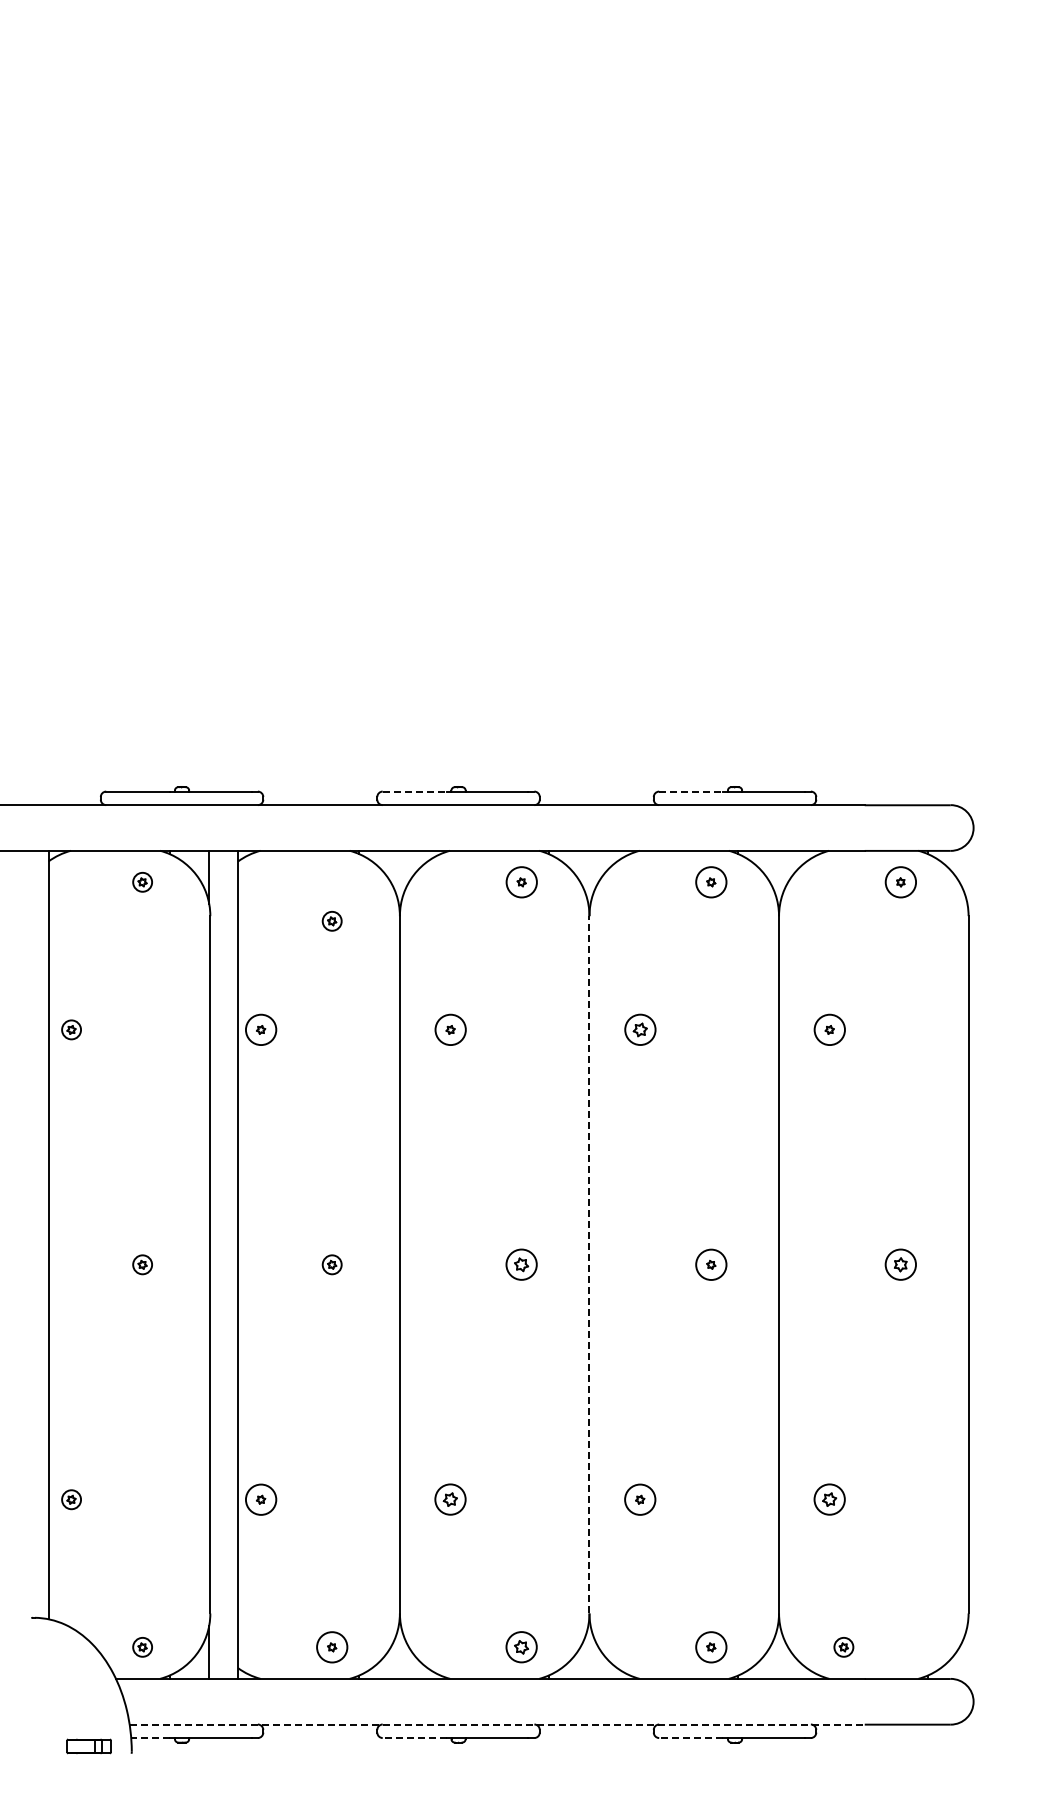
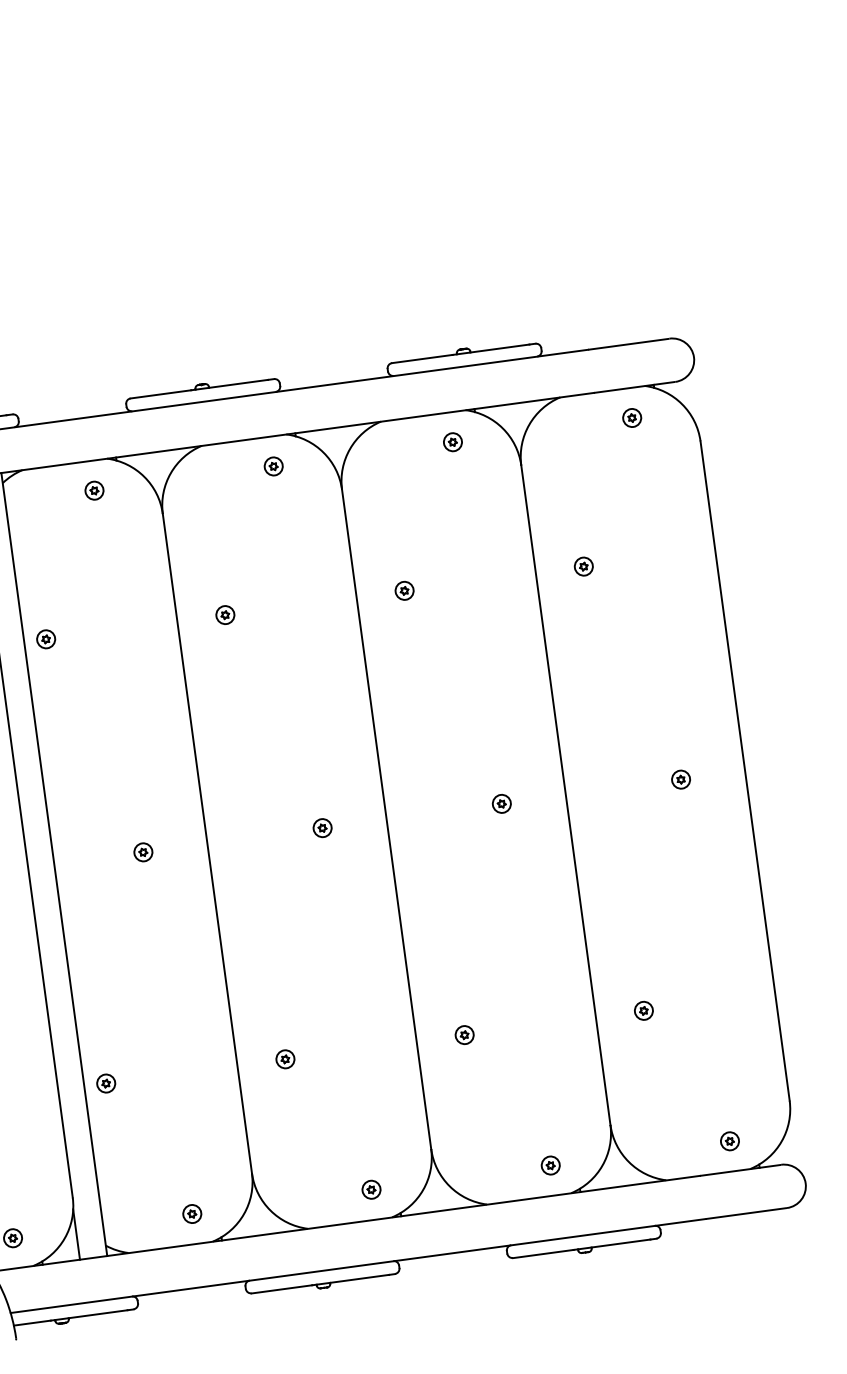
line: (415, 791) -> (161, 394), dashed -> solid
line: (691, 791) -> (422, 358), dashed -> solid
circle: (521, 881) -> (273, 465), size x0.62
circle: (710, 881) -> (452, 441), size x0.62
circle: (900, 881) -> (631, 417), size x0.62
part: (331, 921) -> (93, 490), moved
circle: (260, 1029) -> (45, 639), size x0.62
circle: (450, 1029) -> (225, 614), size x0.62
part: (639, 1029) -> (403, 590), size x0.62
circle: (829, 1029) -> (583, 566), size x0.62
part: (521, 1264) -> (322, 827), size x0.62
line: (589, 1264) -> (386, 819), dashed -> solid
circle: (710, 1264) -> (501, 803), size x0.62
part: (900, 1264) -> (680, 779), size x0.62
circle: (260, 1499) -> (105, 1083), size x0.62
part: (450, 1499) -> (285, 1059), size x0.62
circle: (639, 1499) -> (463, 1034), size x0.62
part: (829, 1499) -> (643, 1010), size x0.62
circle: (331, 1646) -> (191, 1213), size x0.62
circle: (710, 1646) -> (549, 1164), size x0.62
part: (521, 1647) -> (371, 1189), size x0.62
part: (843, 1647) -> (729, 1141), moved
line: (497, 1724) -> (358, 1265), dashed -> solid
line: (150, 1738) -> (32, 1323), dashed -> solid
line: (414, 1738) -> (281, 1289), dashed -> solid
line: (690, 1738) -> (542, 1254), dashed -> solid

